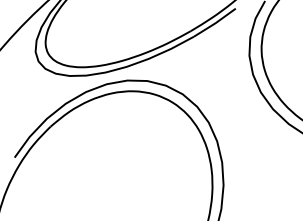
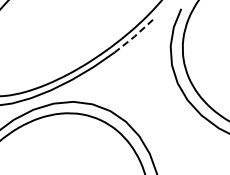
line: (215, 23) -> (134, 36), solid -> dashed

